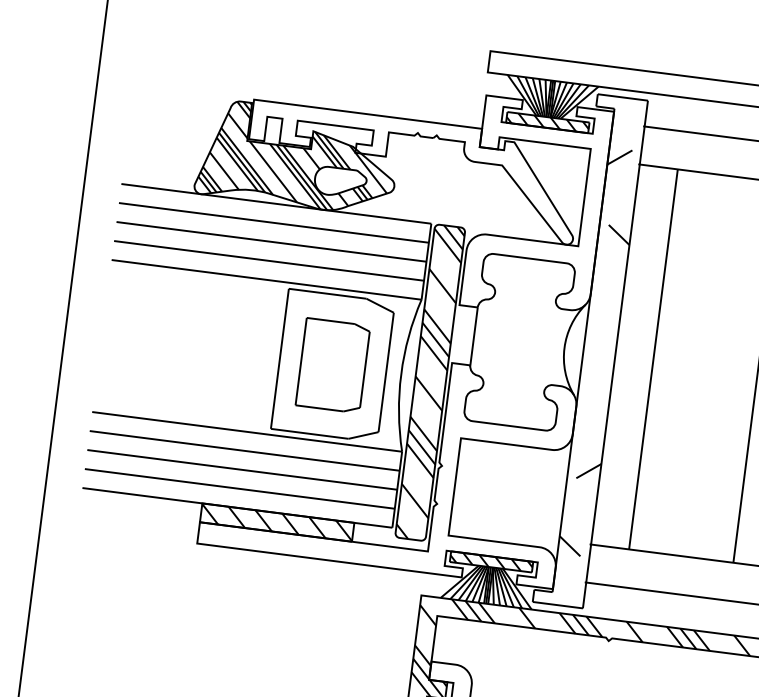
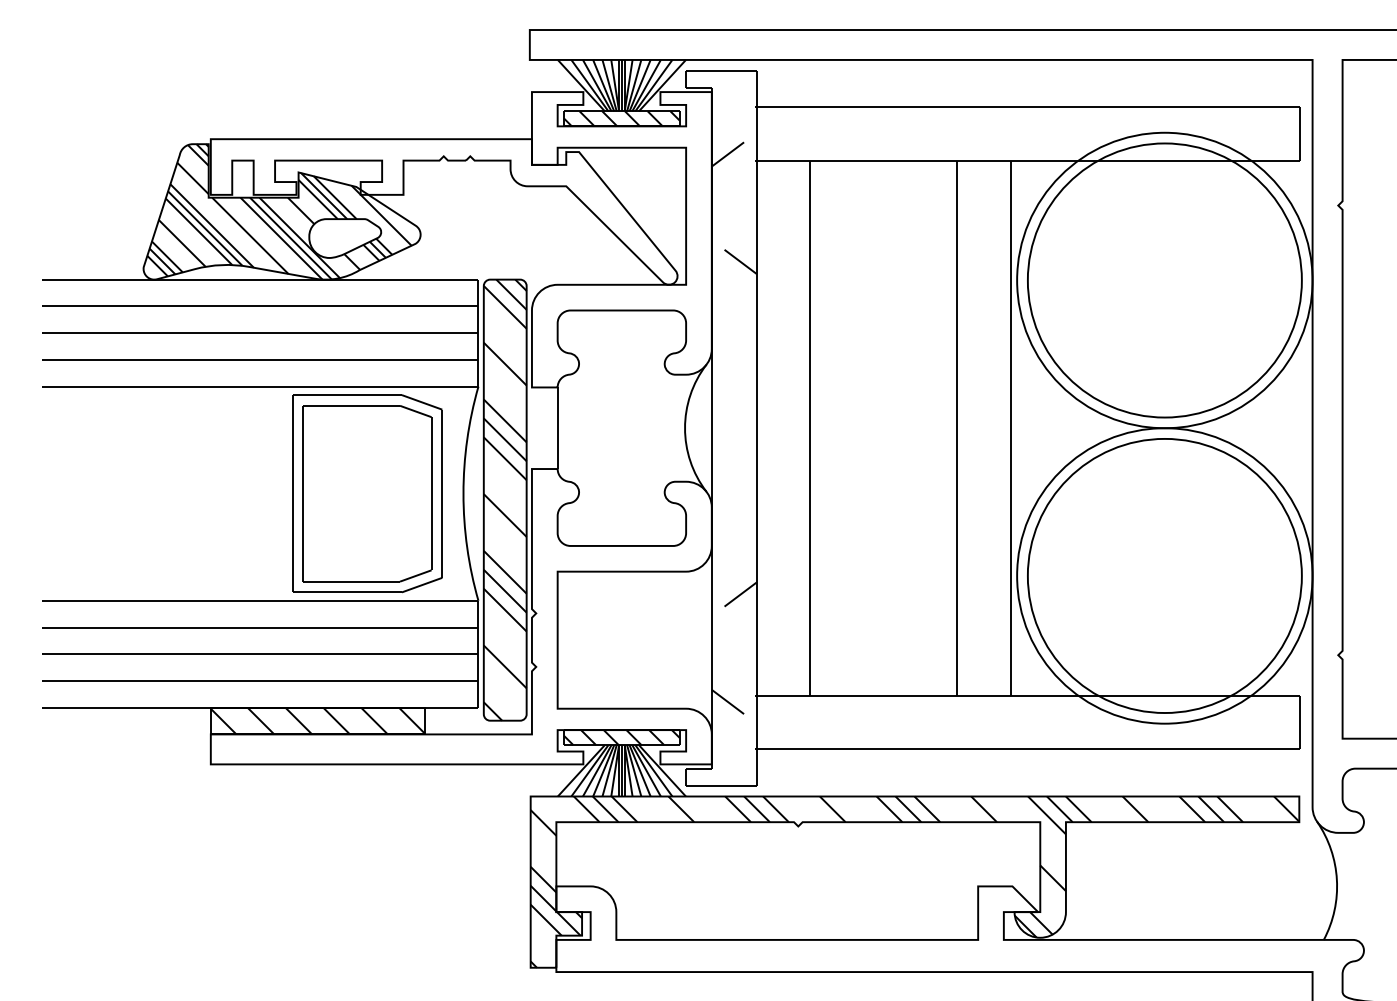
part: (333, 365) -> (367, 493), size x1.43

